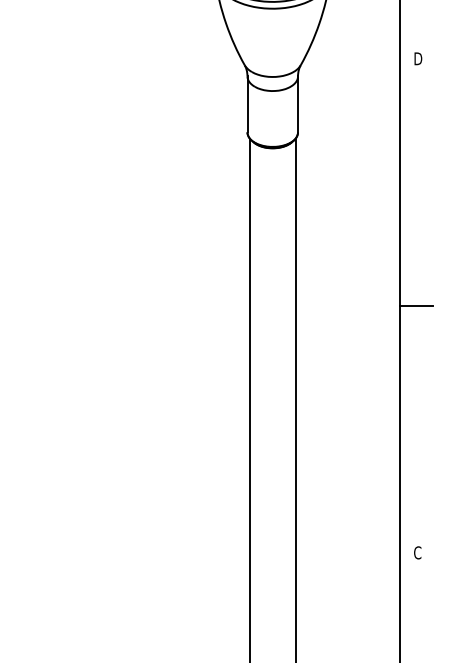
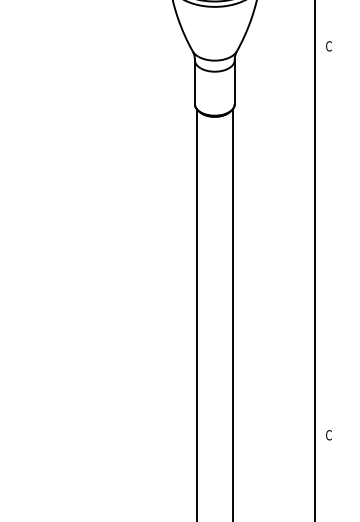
text: (418, 59) -> (329, 46), D -> C
line: (415, 305) -> (327, 240), removed

